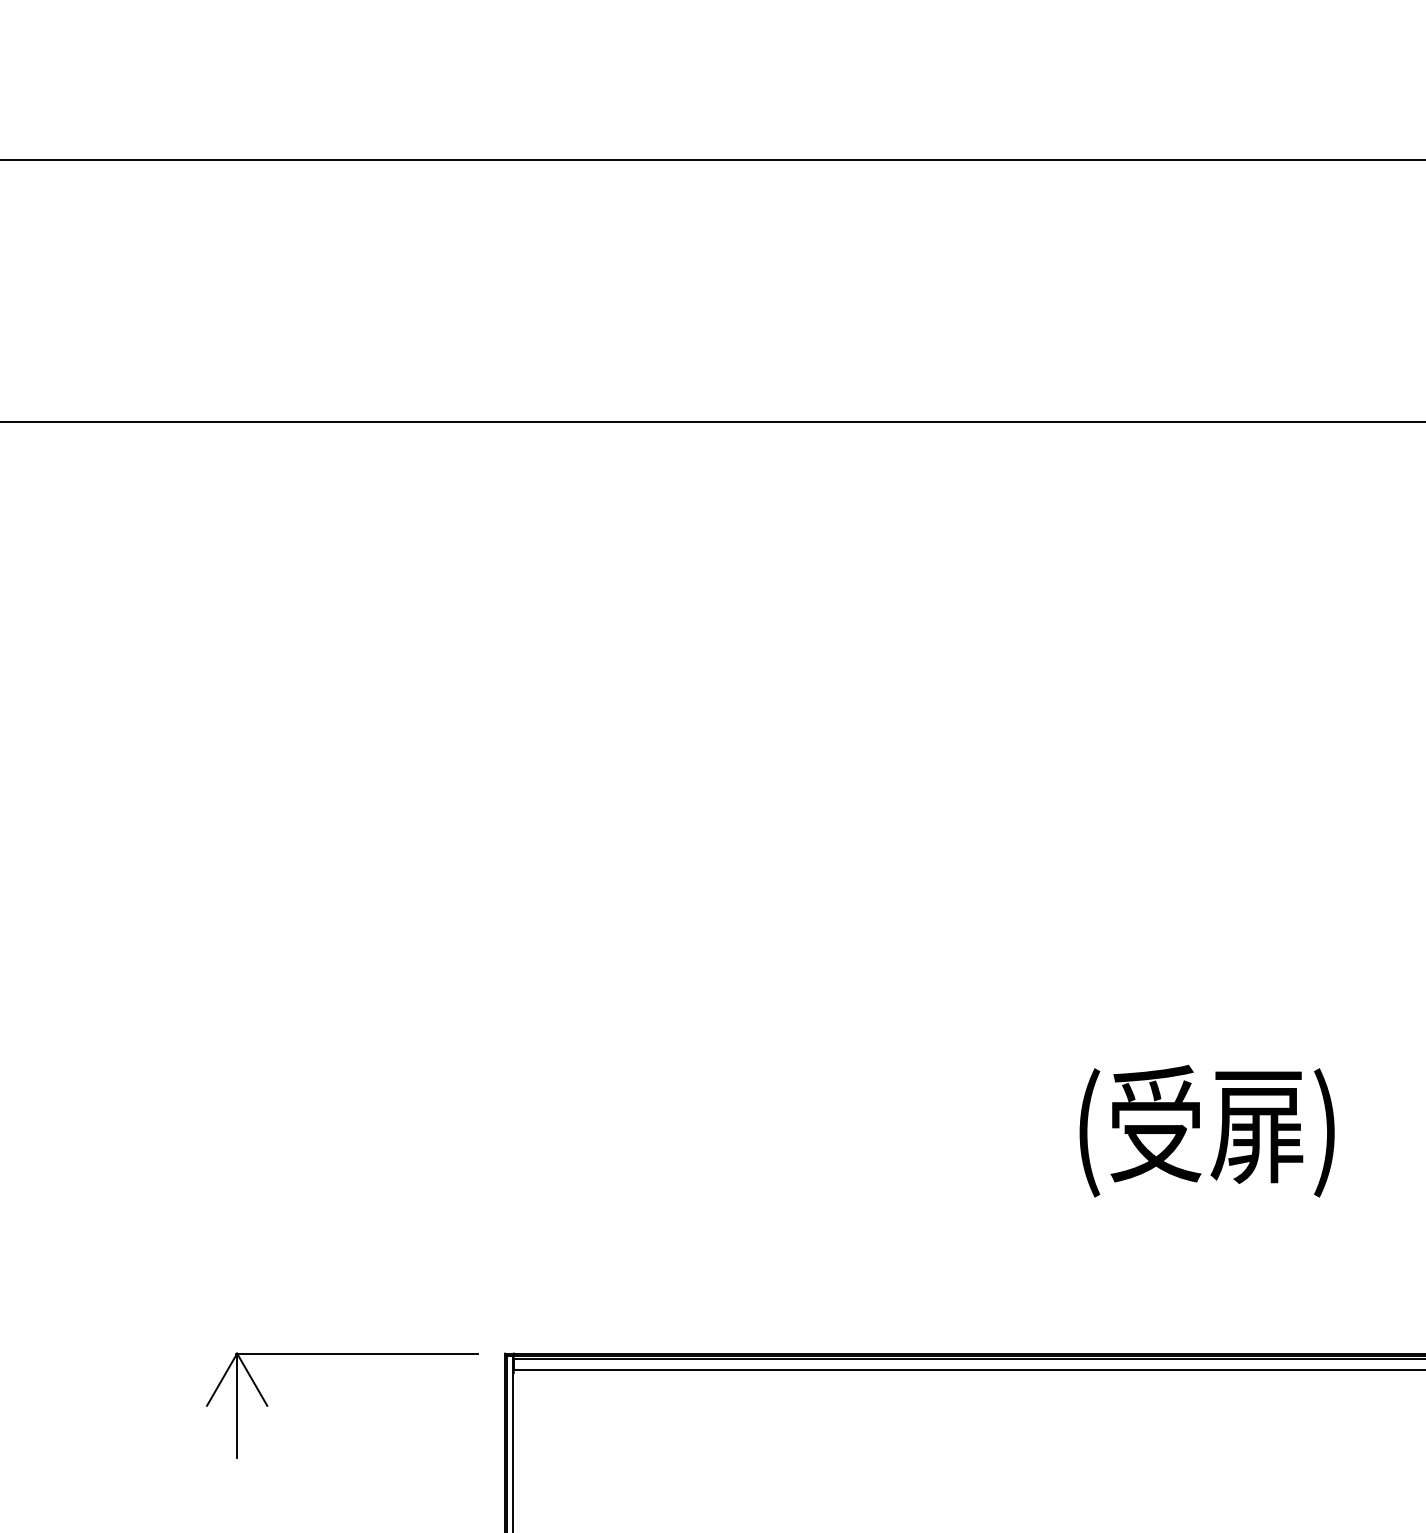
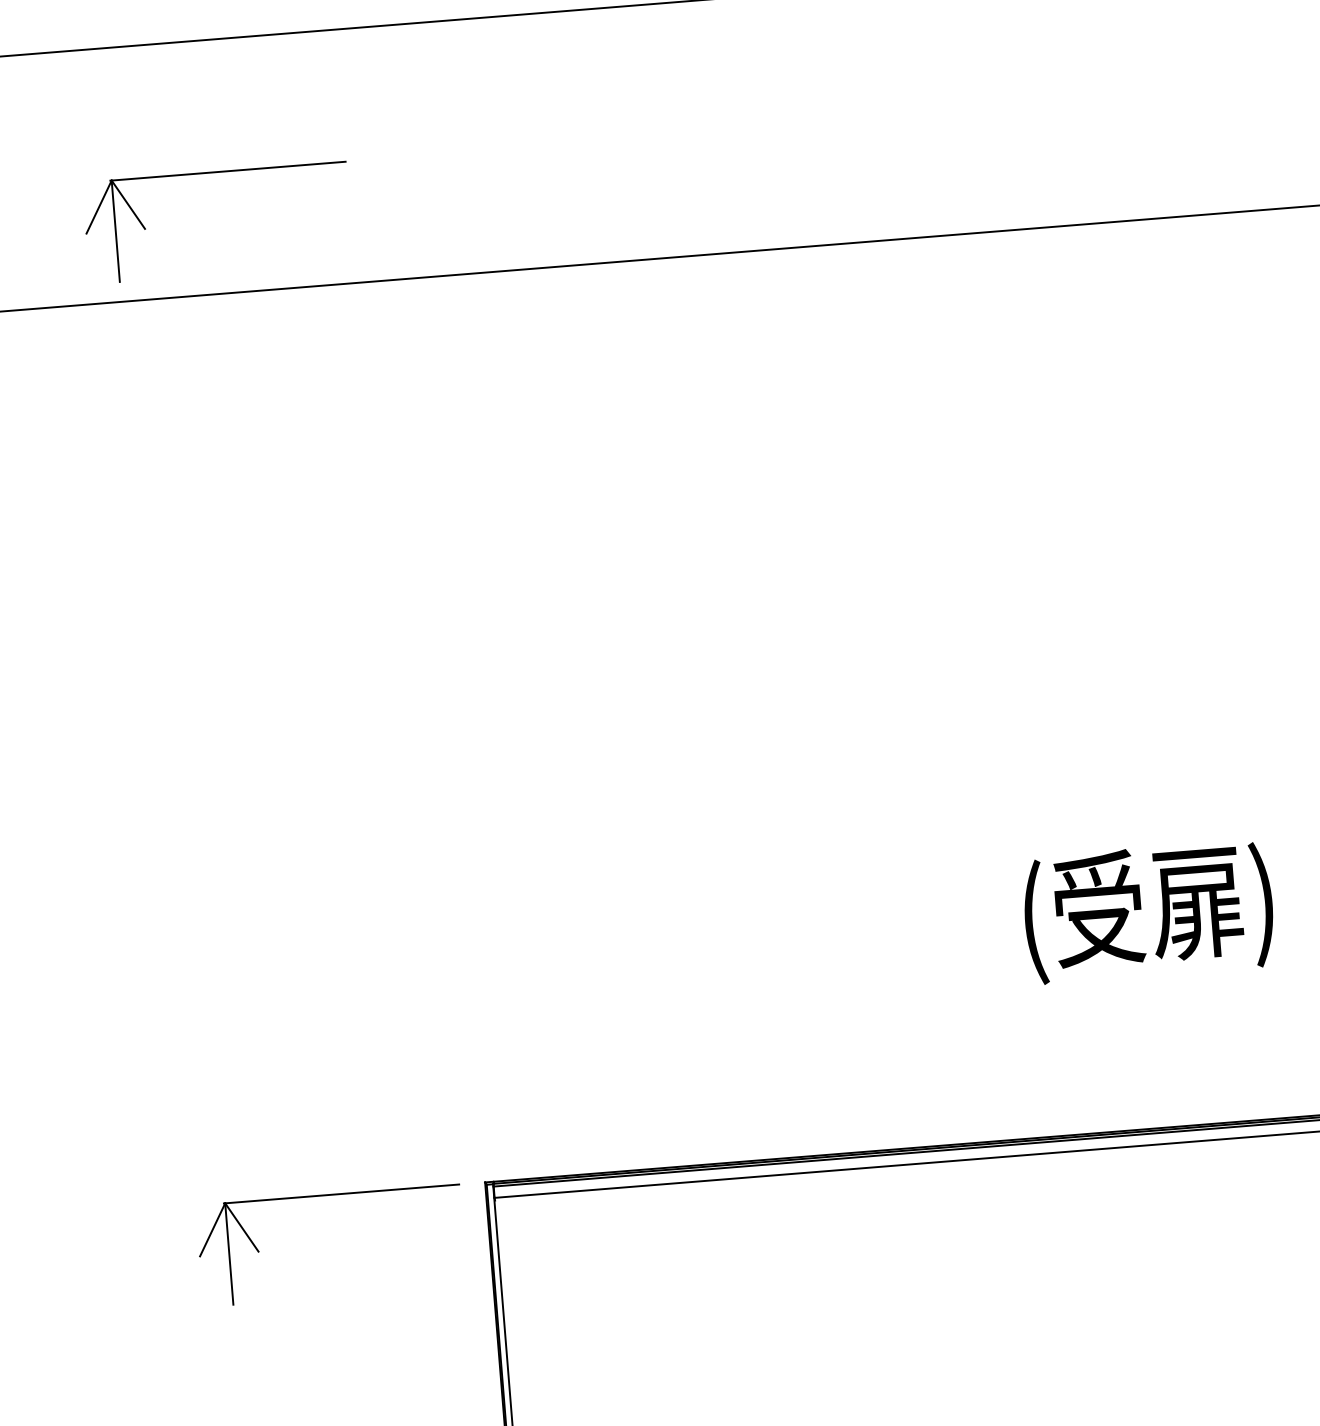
part: (310, 297) -> (213, 173), added

